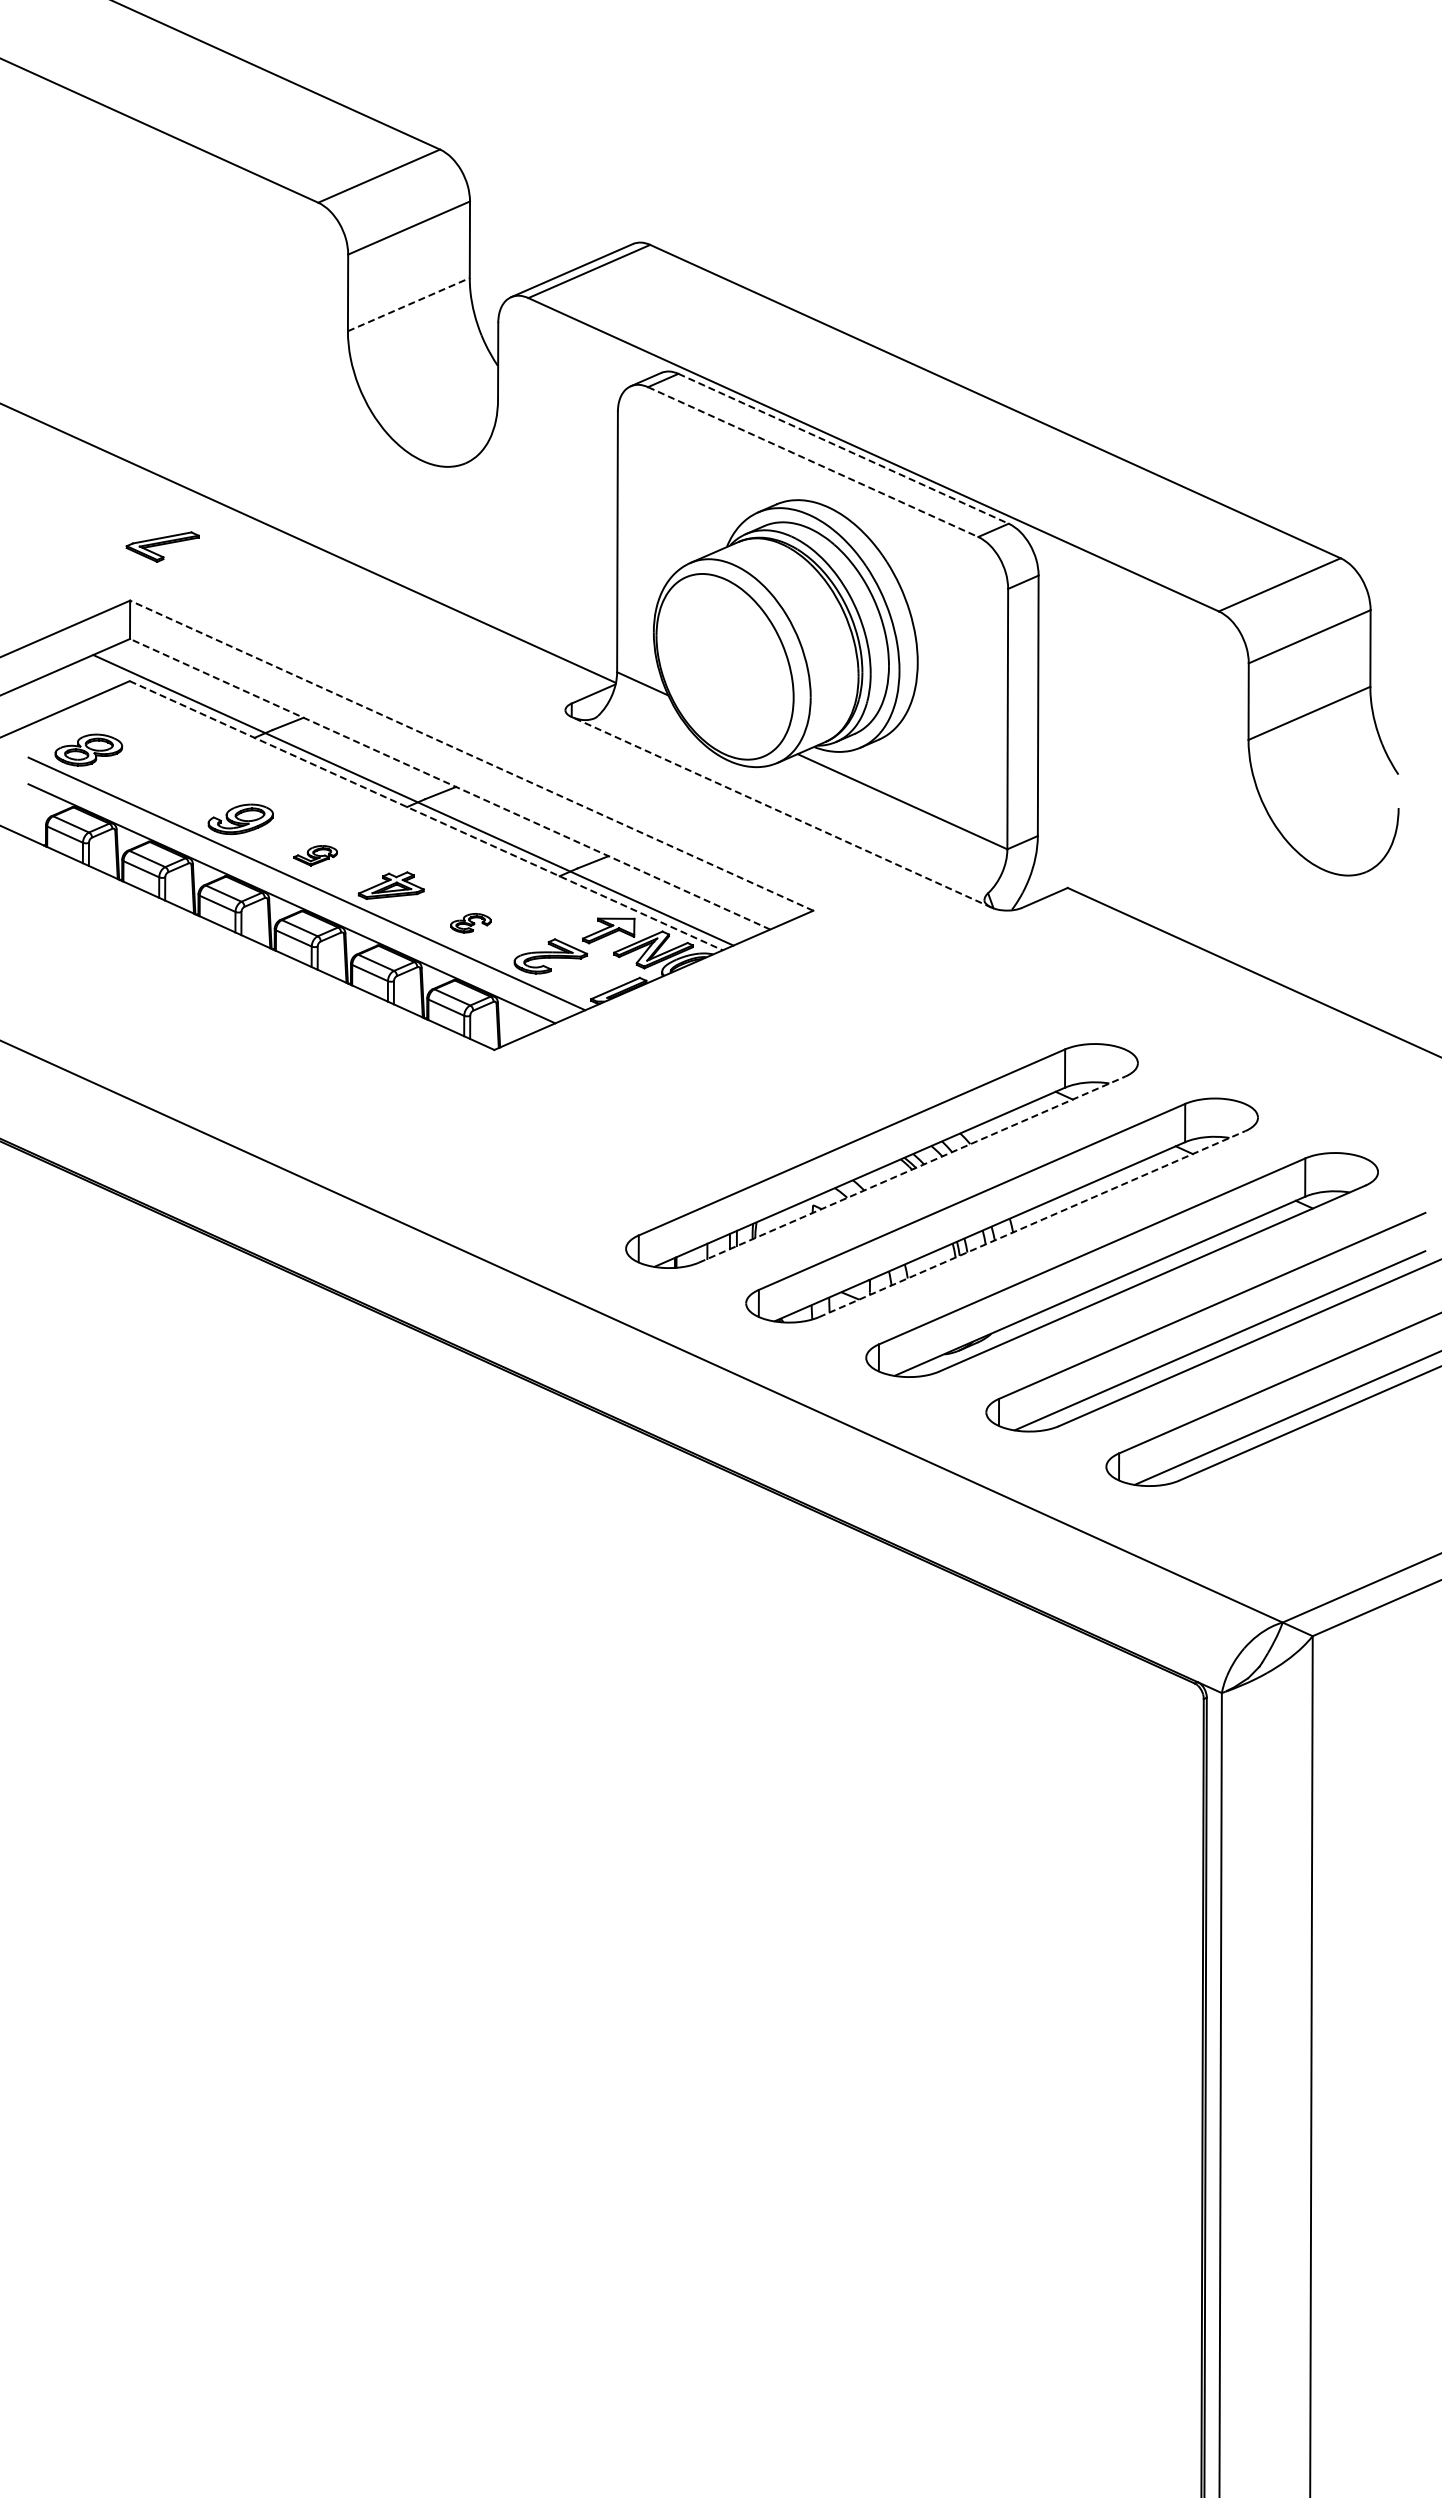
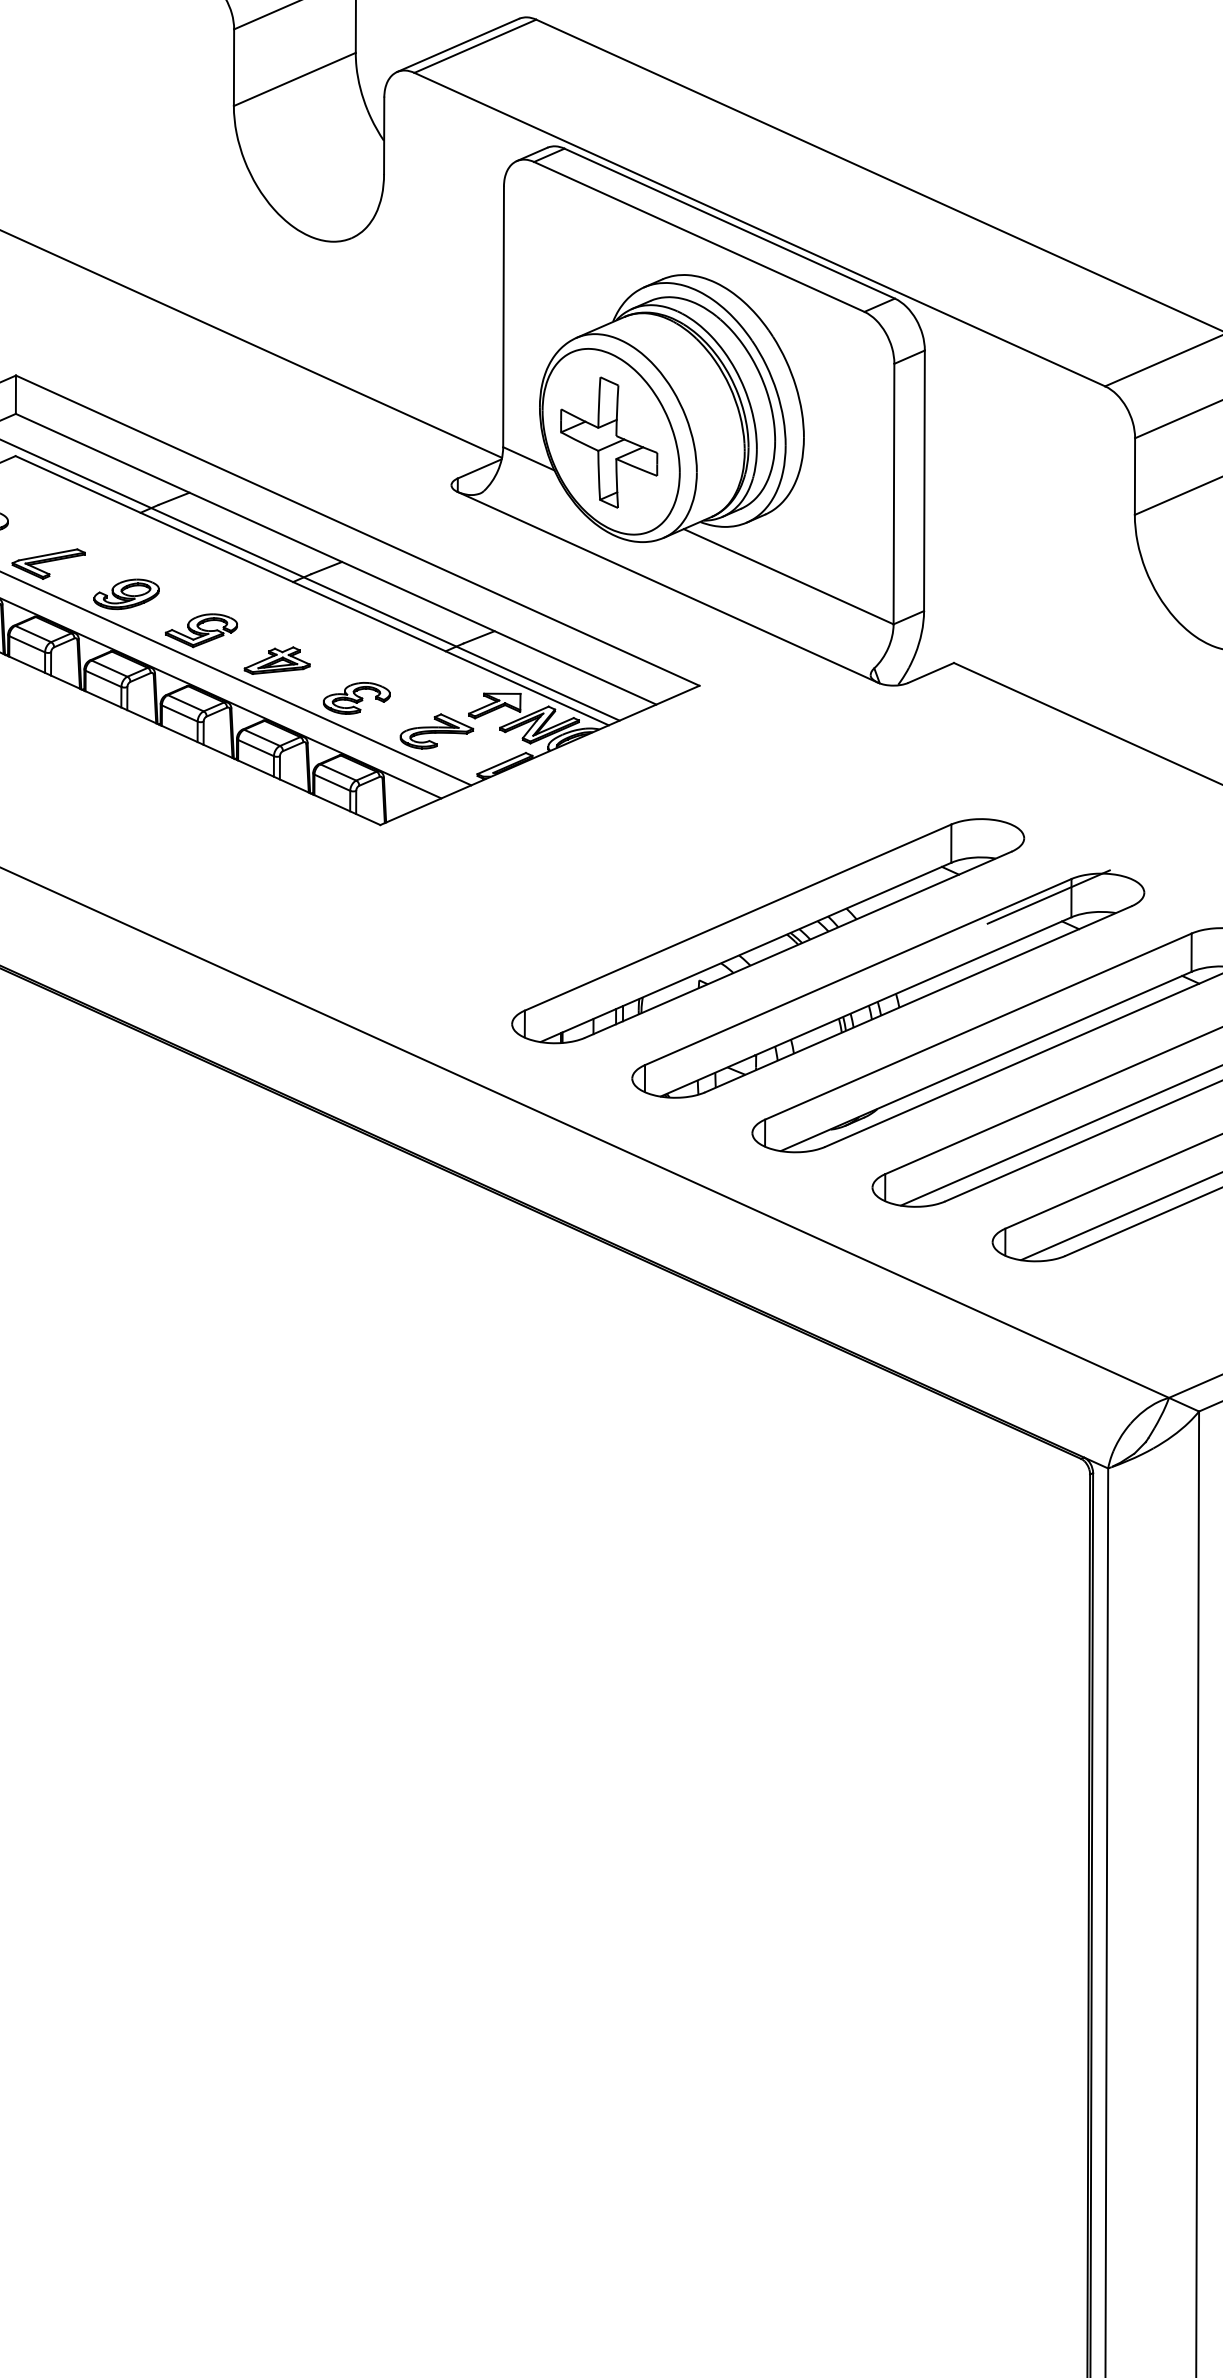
line: (409, 304) -> (295, 79), dashed -> solid
line: (844, 449) -> (730, 224), dashed -> solid
line: (813, 462) -> (699, 237), dashed -> solid
part: (162, 546) -> (48, 563), moved
part: (723, 667) -> (609, 442), added
line: (471, 755) -> (357, 530), dashed -> solid
line: (450, 784) -> (336, 559), dashed -> solid
line: (781, 812) -> (667, 587), dashed -> solid
line: (426, 815) -> (312, 590), dashed -> solid
part: (315, 855) -> (201, 630), size x1.67
part: (470, 922) -> (356, 697), size x1.67
line: (1162, 1121) -> (1048, 896), added
line: (912, 1169) -> (798, 944), dashed -> solid
line: (1032, 1224) -> (918, 999), dashed -> solid

